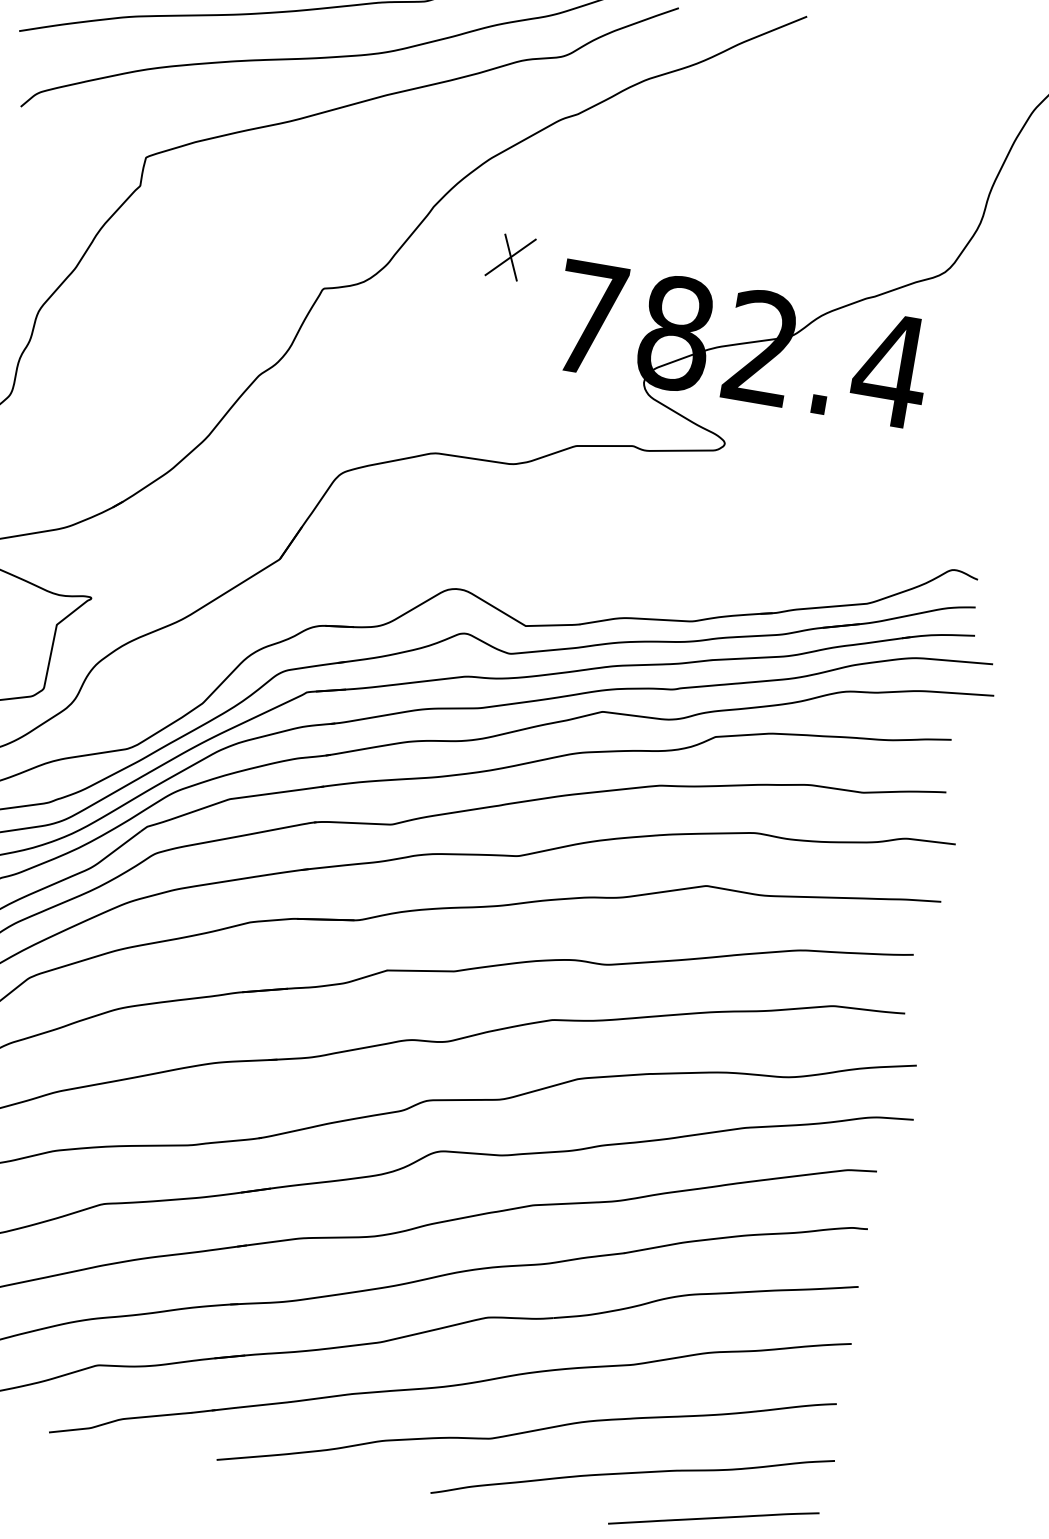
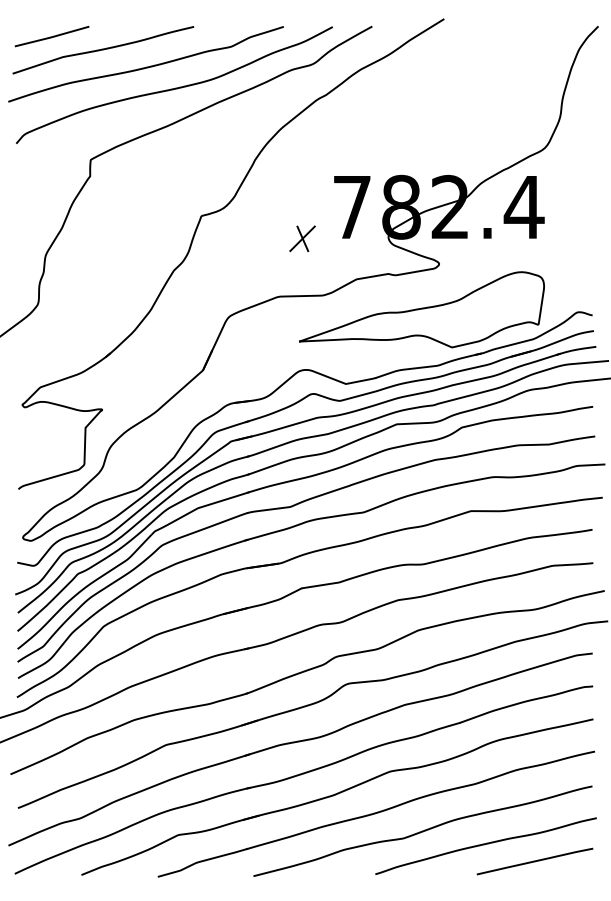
part: (510, 256) -> (302, 238), moved
part: (680, 518) -> (421, 309), added

